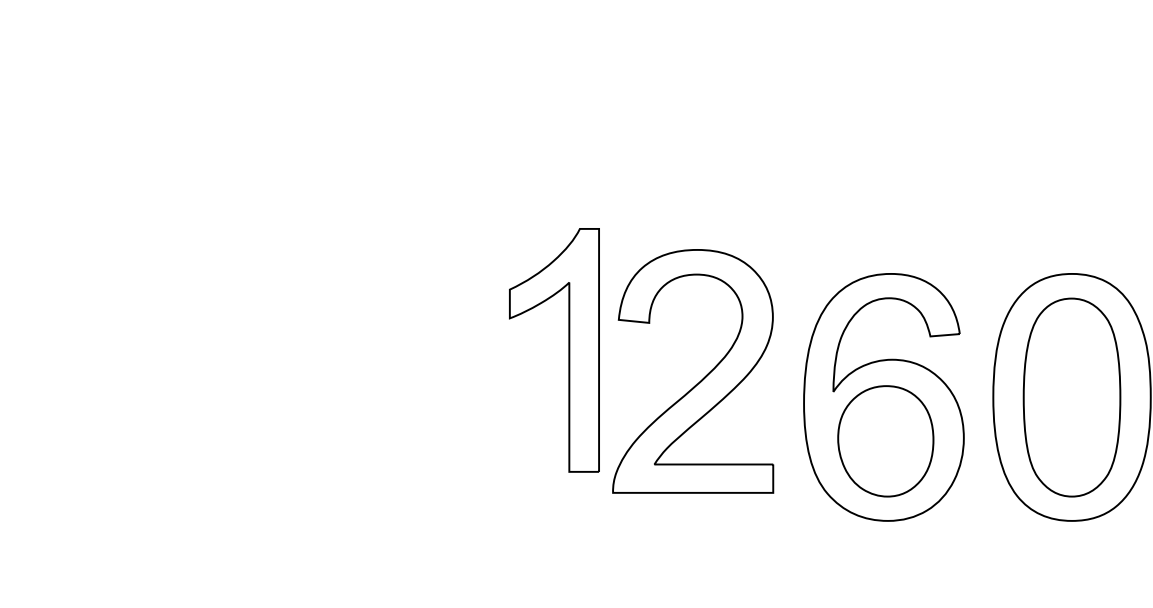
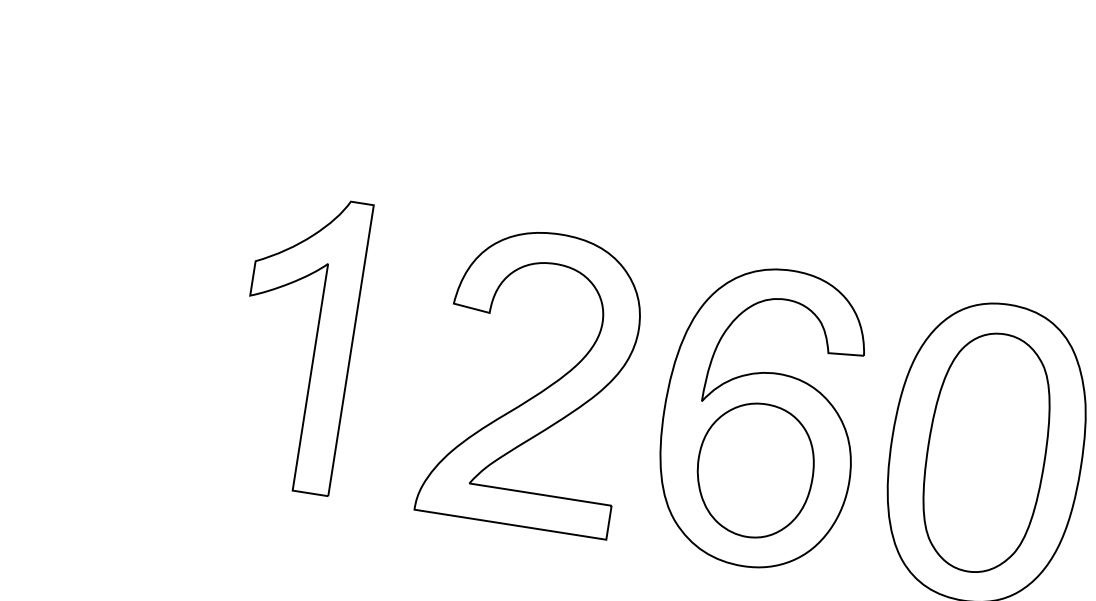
part: (568, 350) -> (314, 345), moved
part: (701, 379) -> (541, 390), moved

